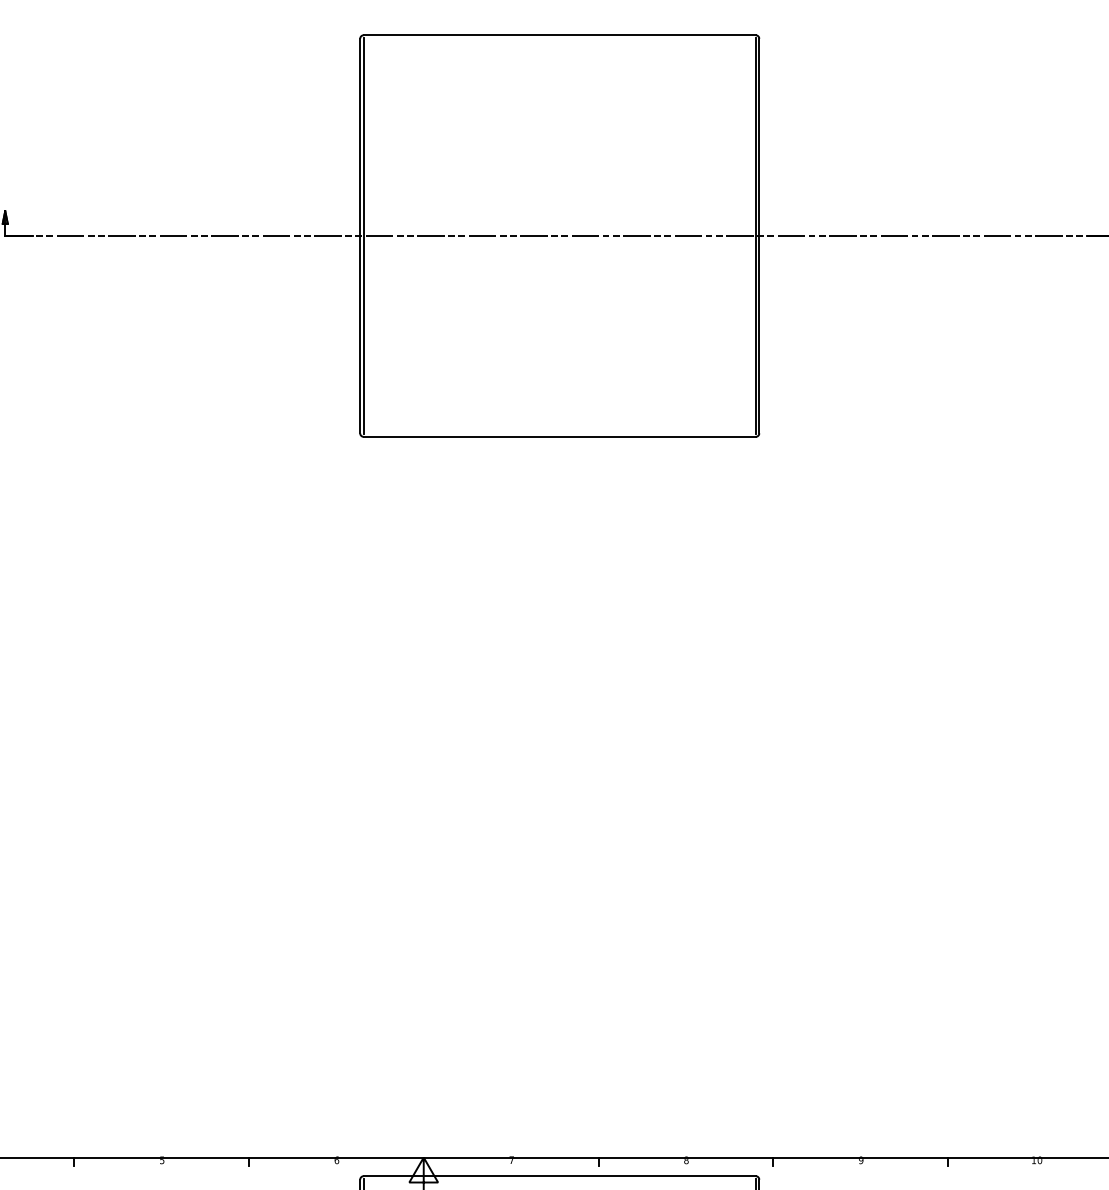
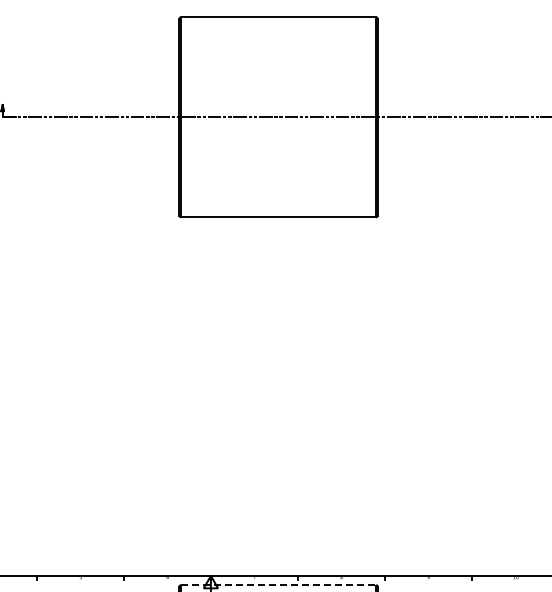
line: (559, 1176) -> (278, 585), solid -> dashed

